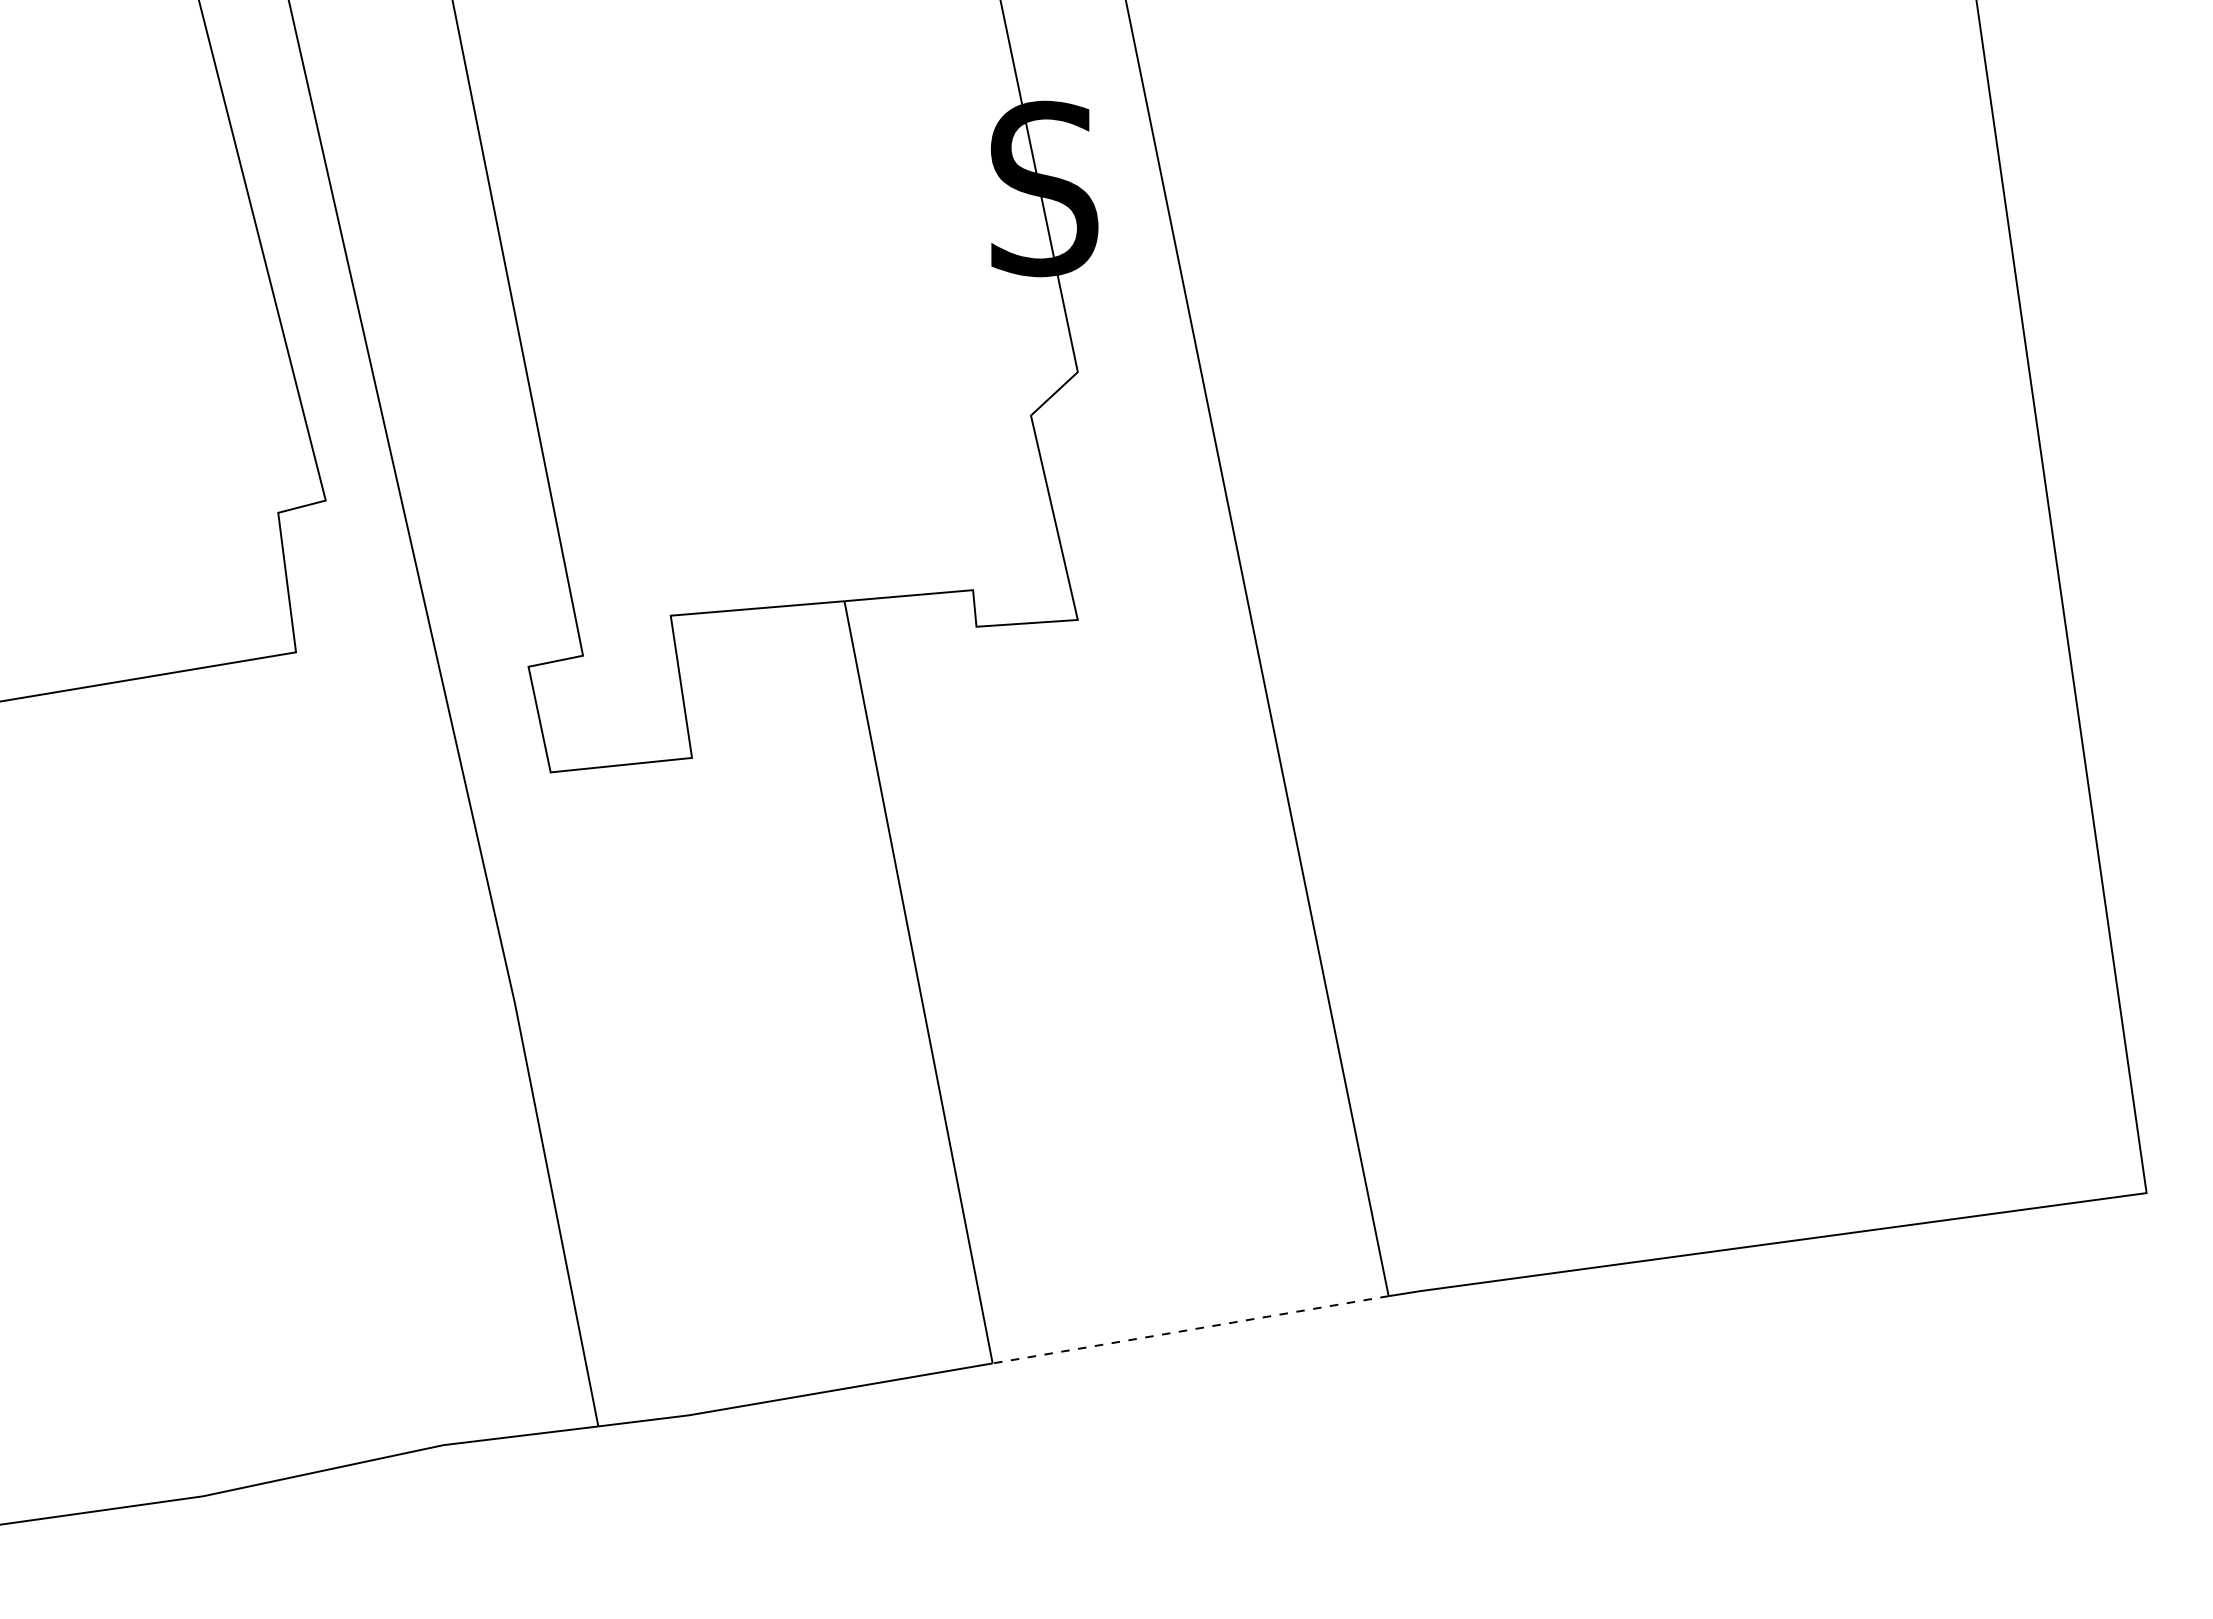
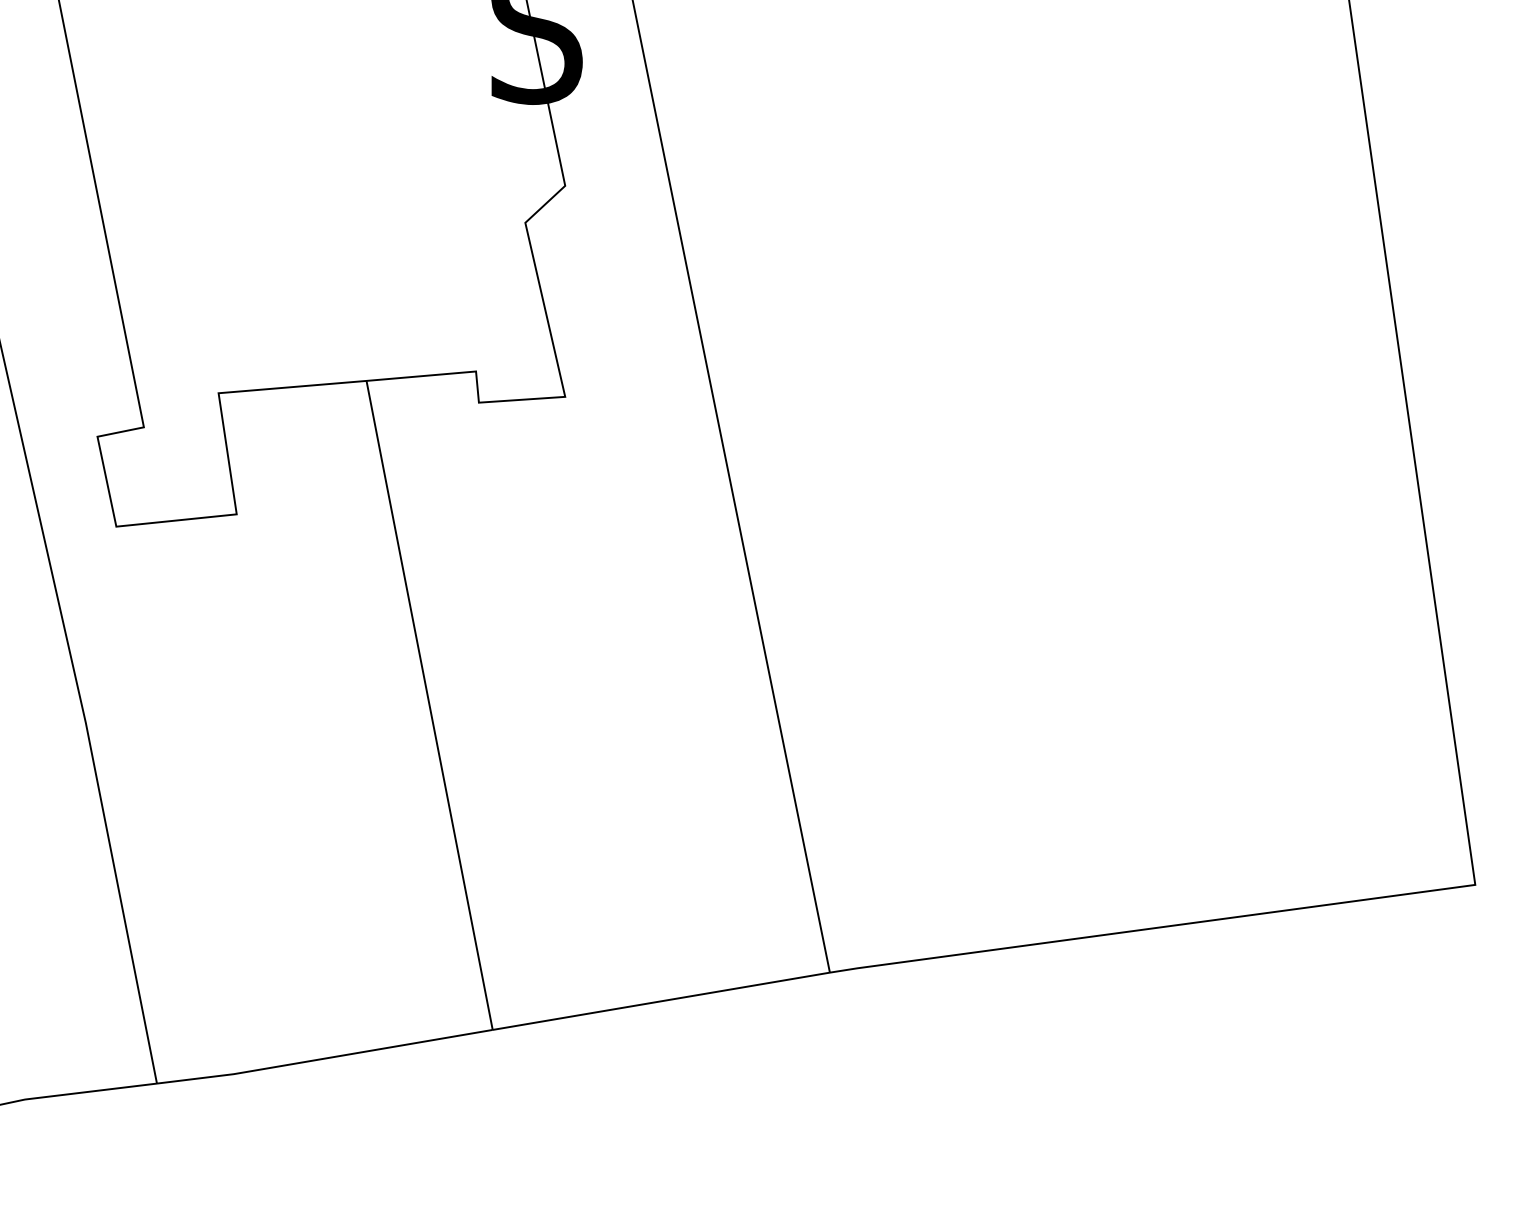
line: (1190, 1329) -> (661, 1001), dashed -> solid

